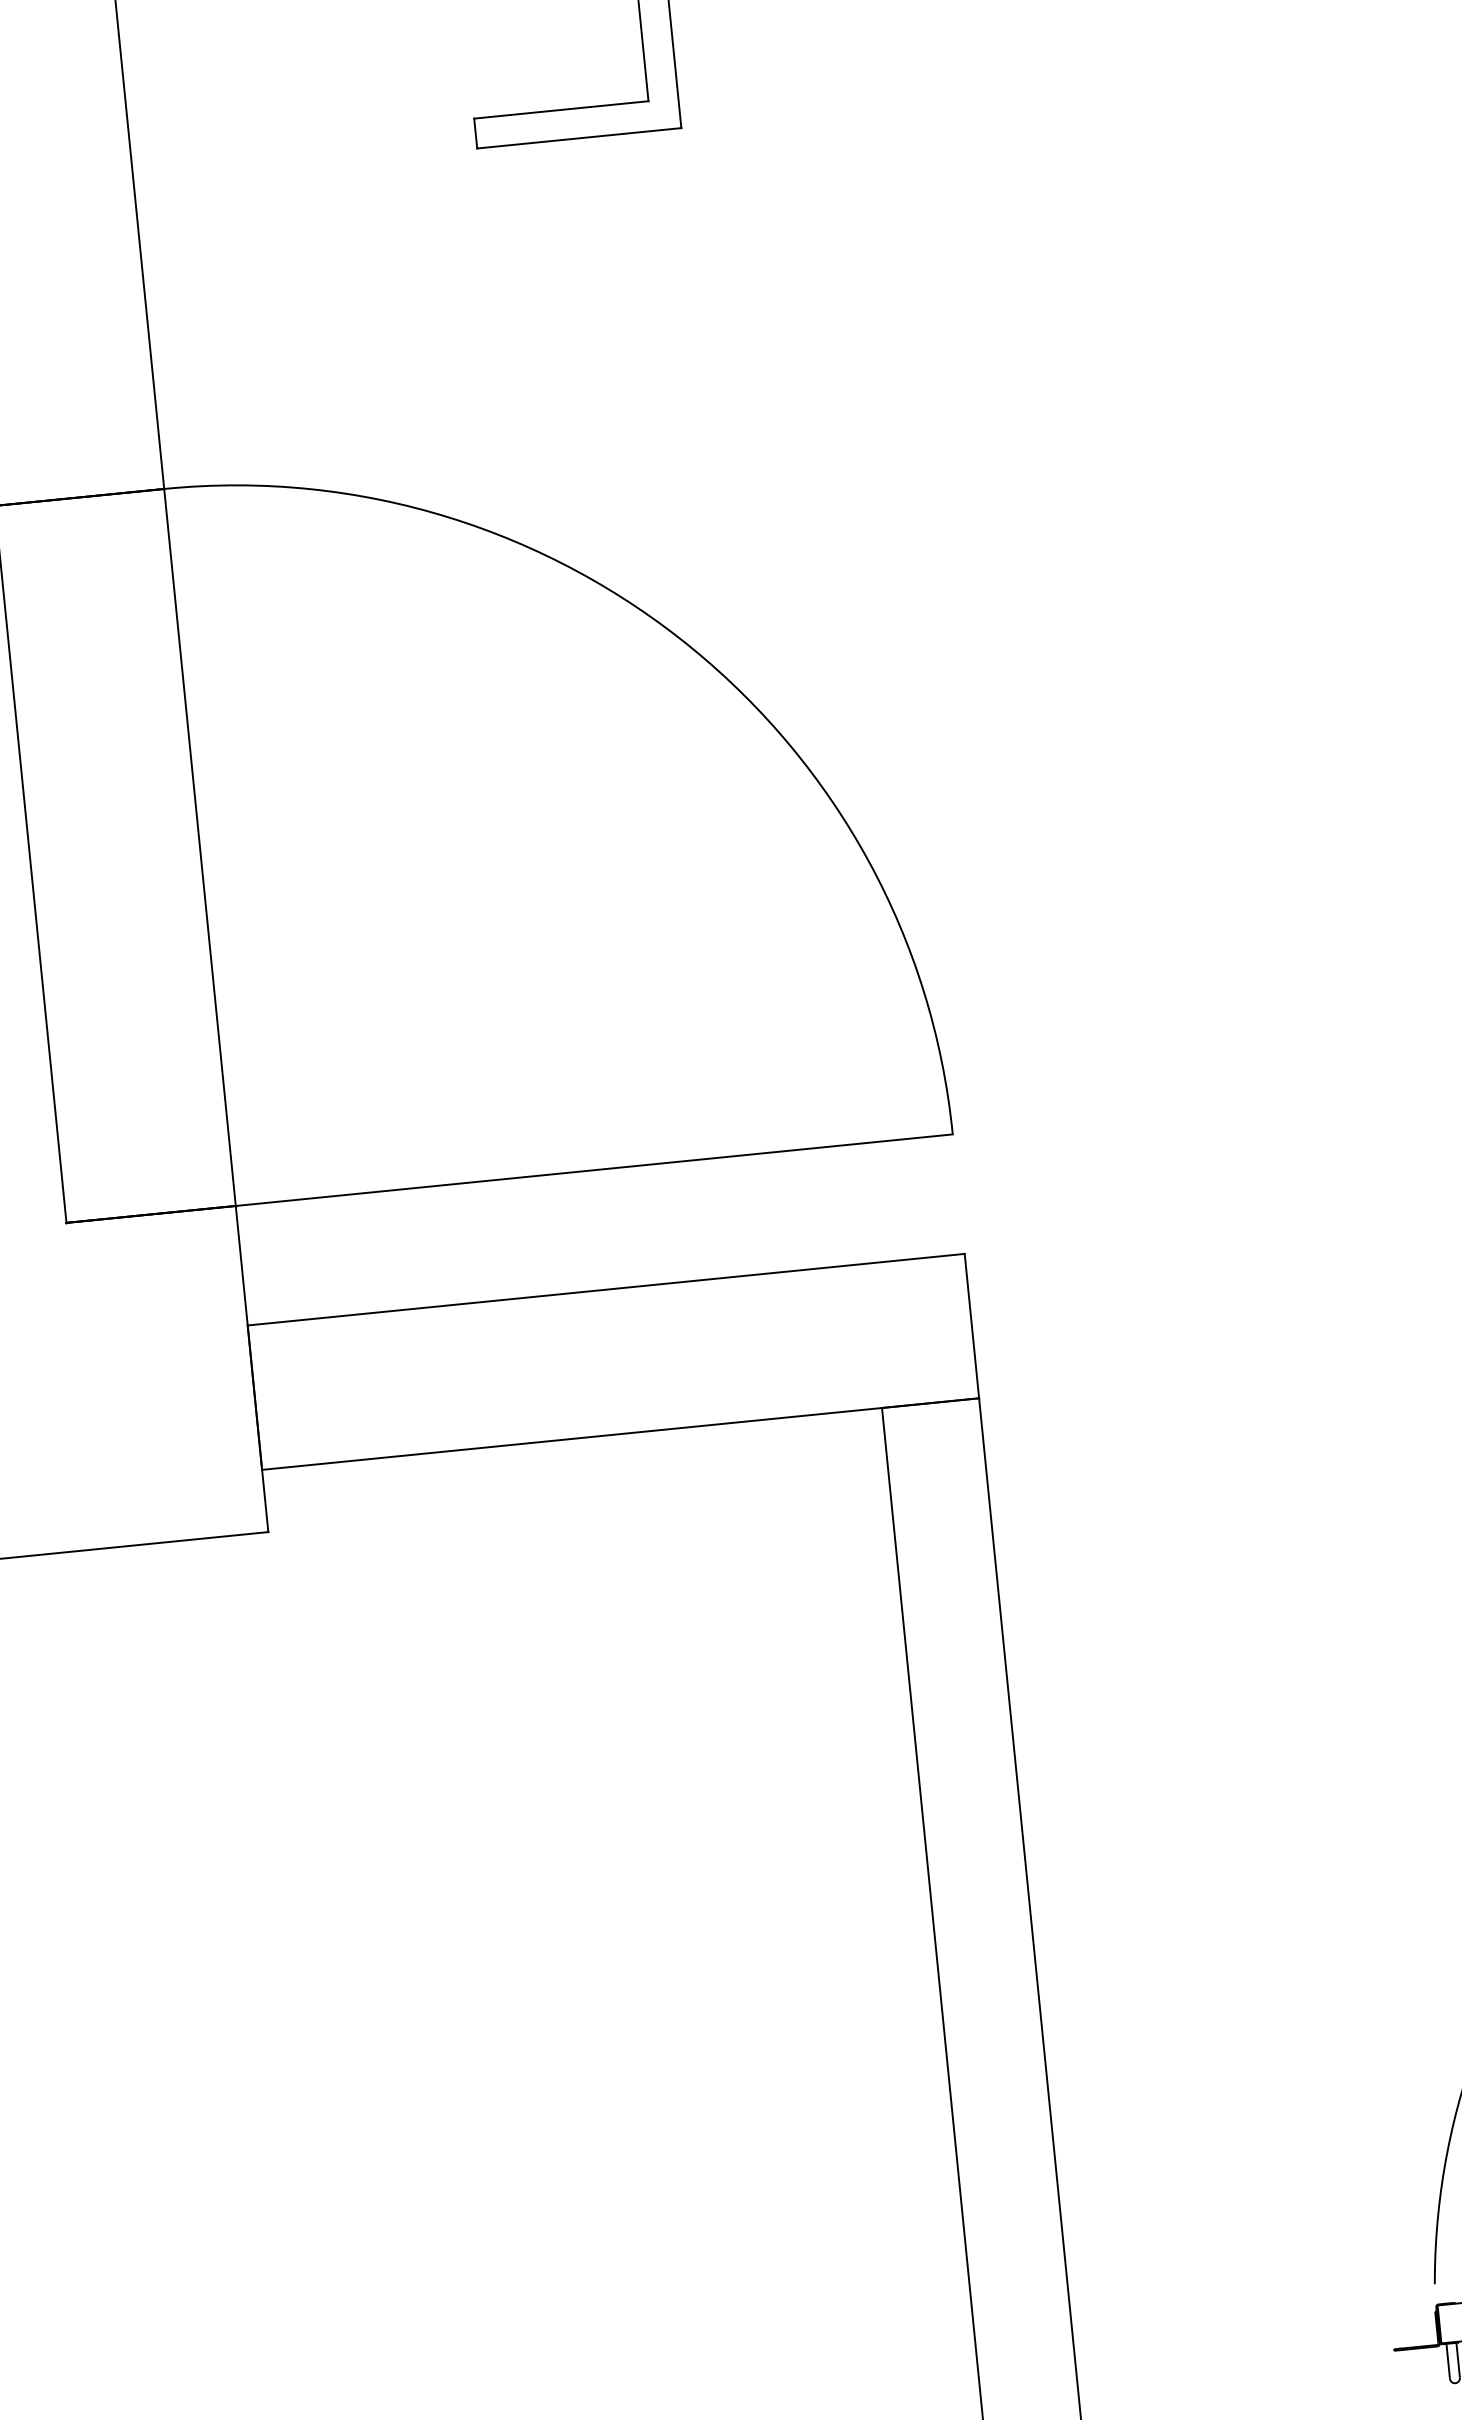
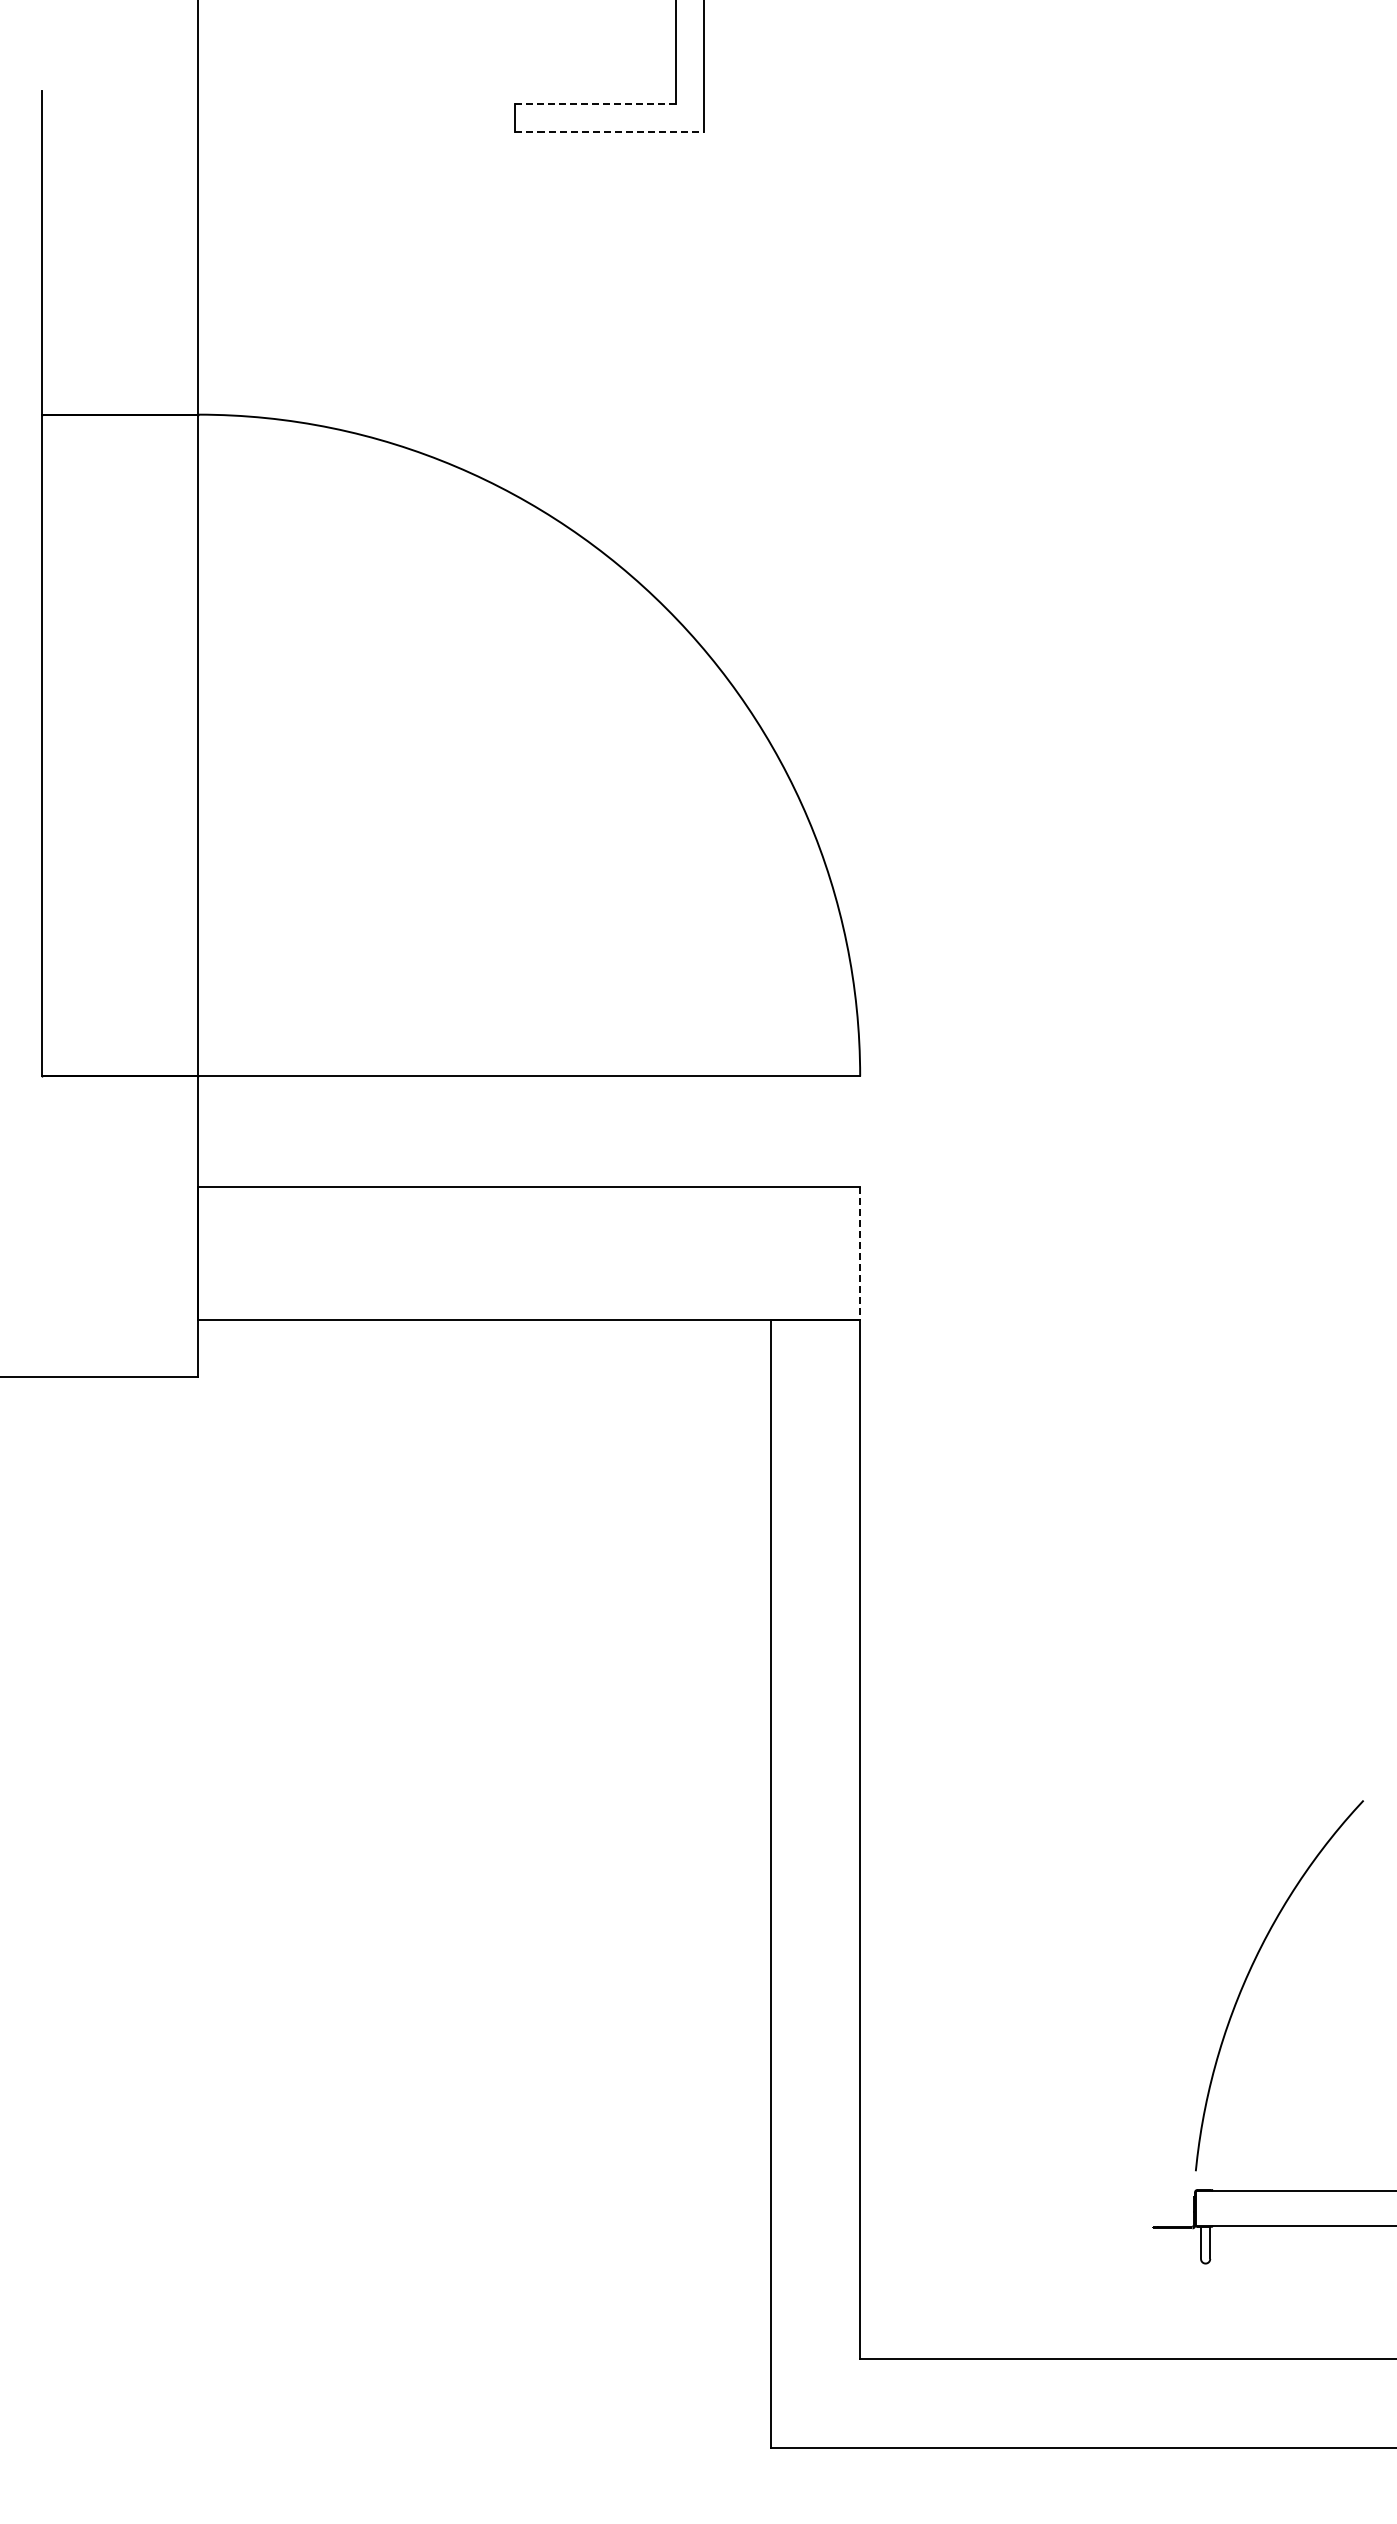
line: (560, 110) -> (595, 104), solid -> dashed
line: (580, 138) -> (610, 132), solid -> dashed
line: (972, 1326) -> (860, 1253), solid -> dashed

